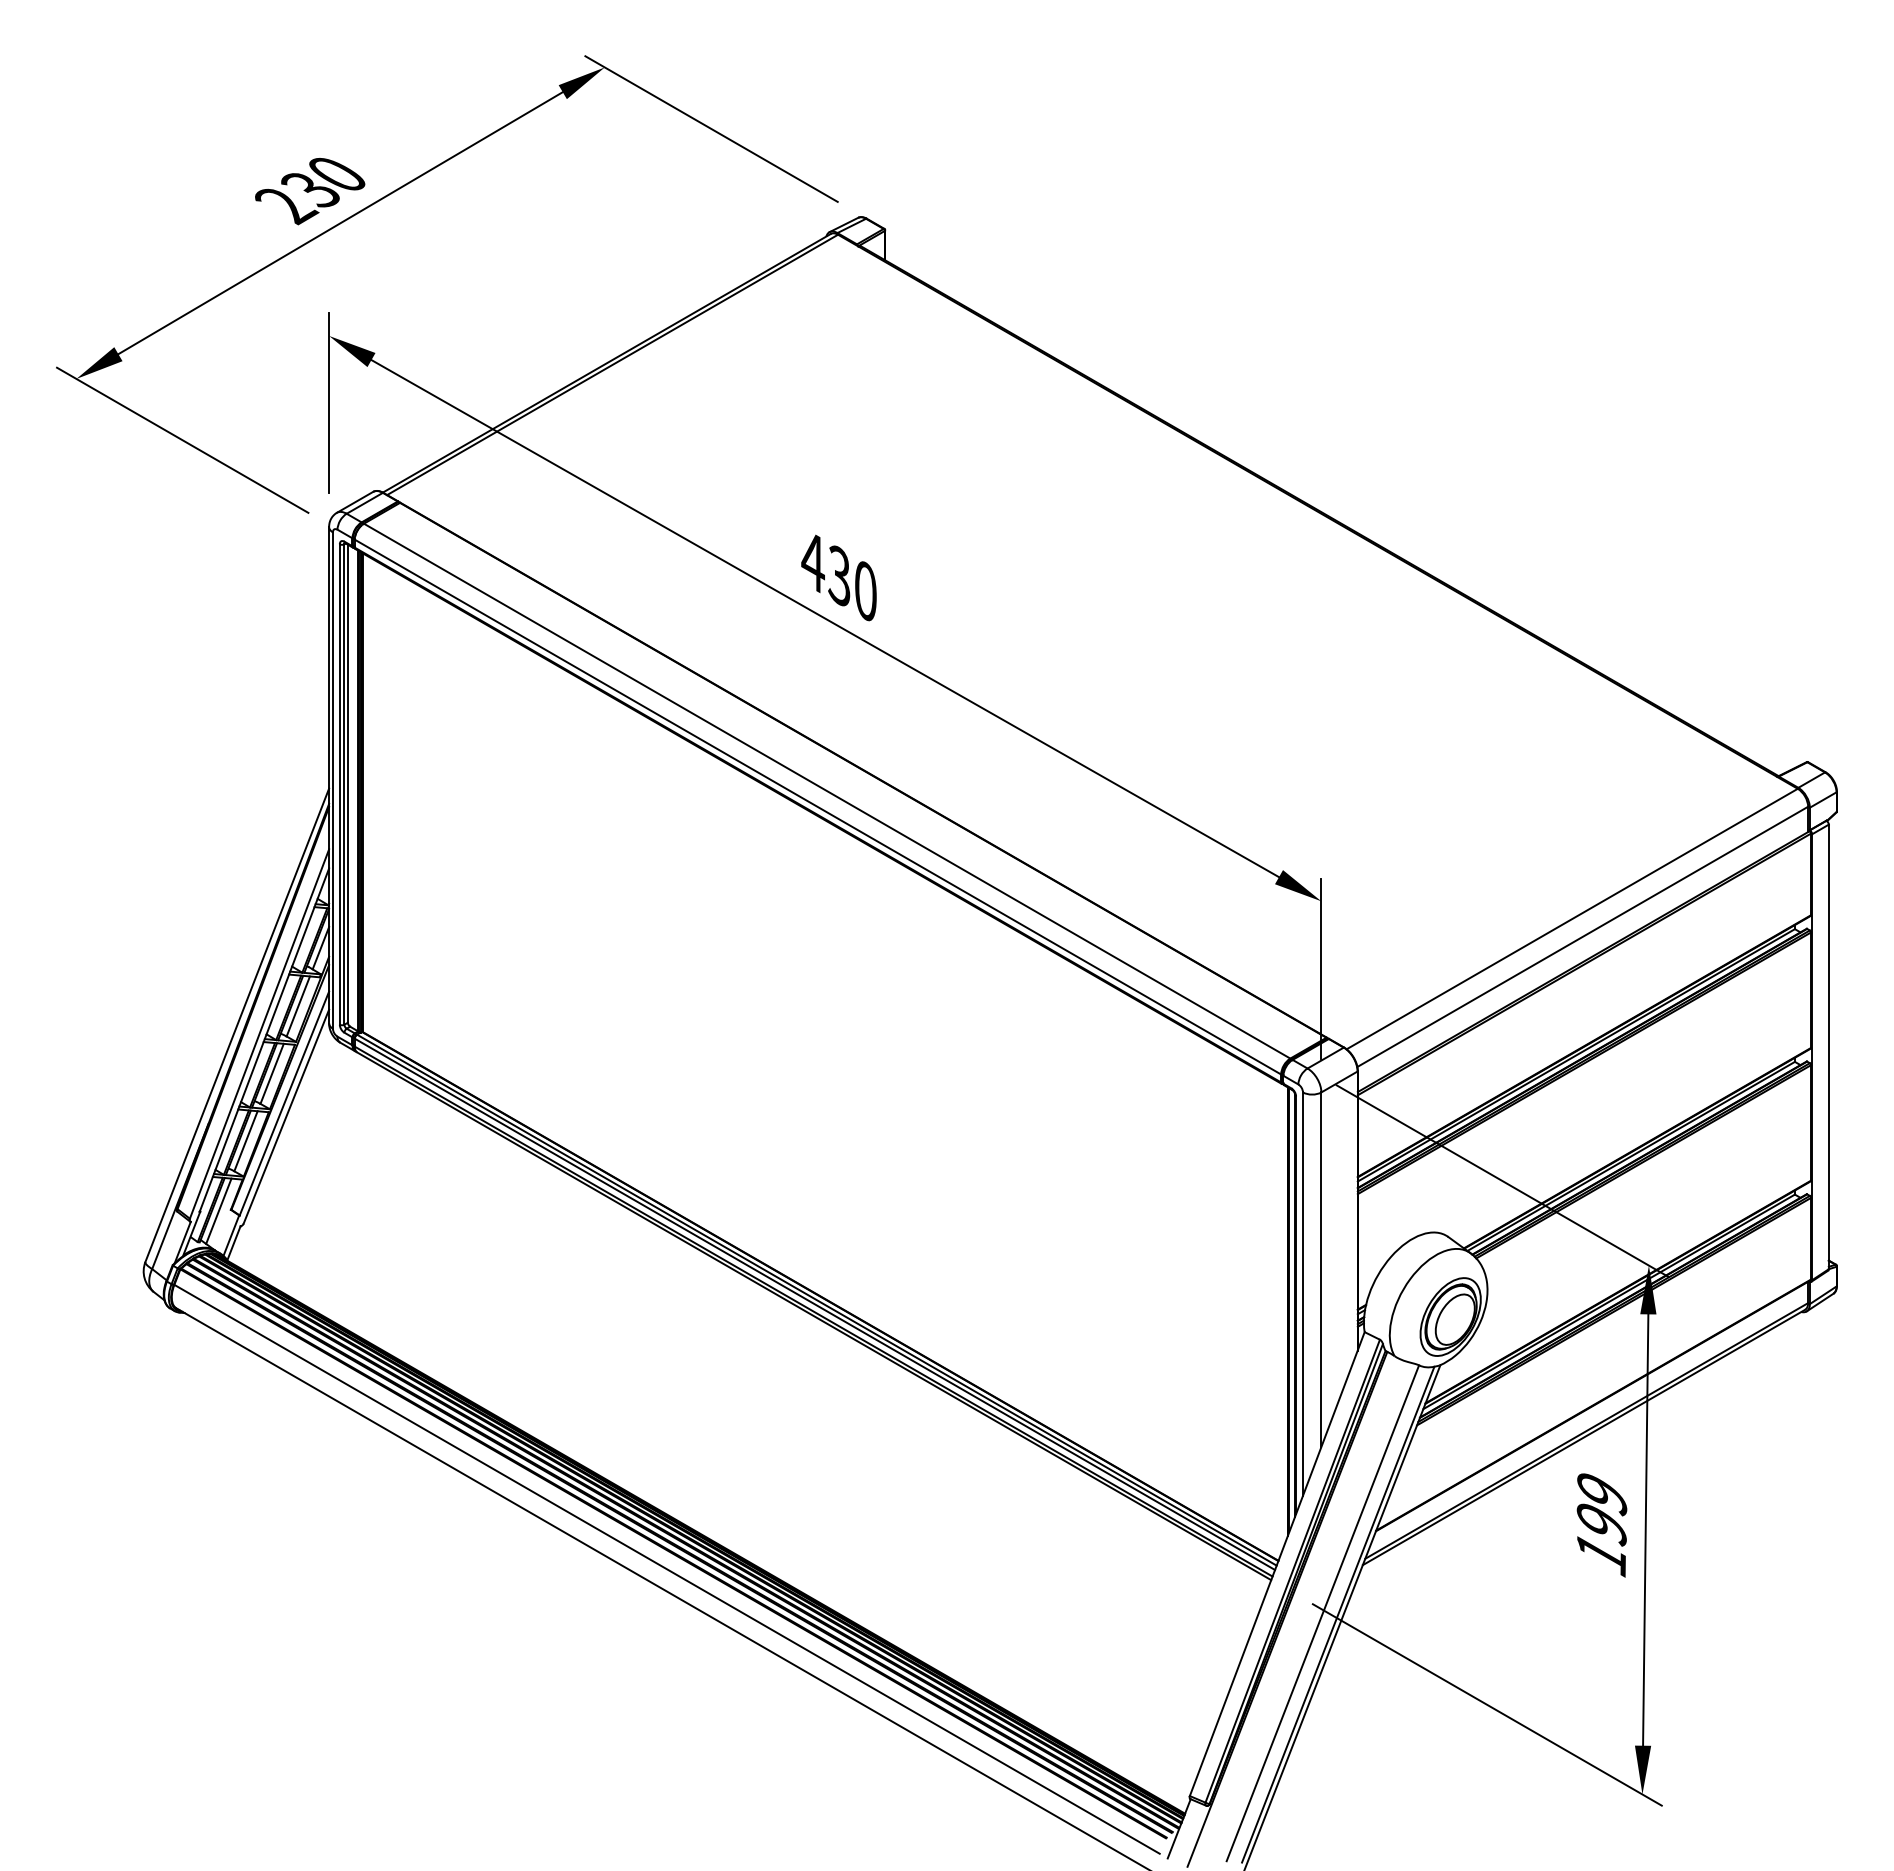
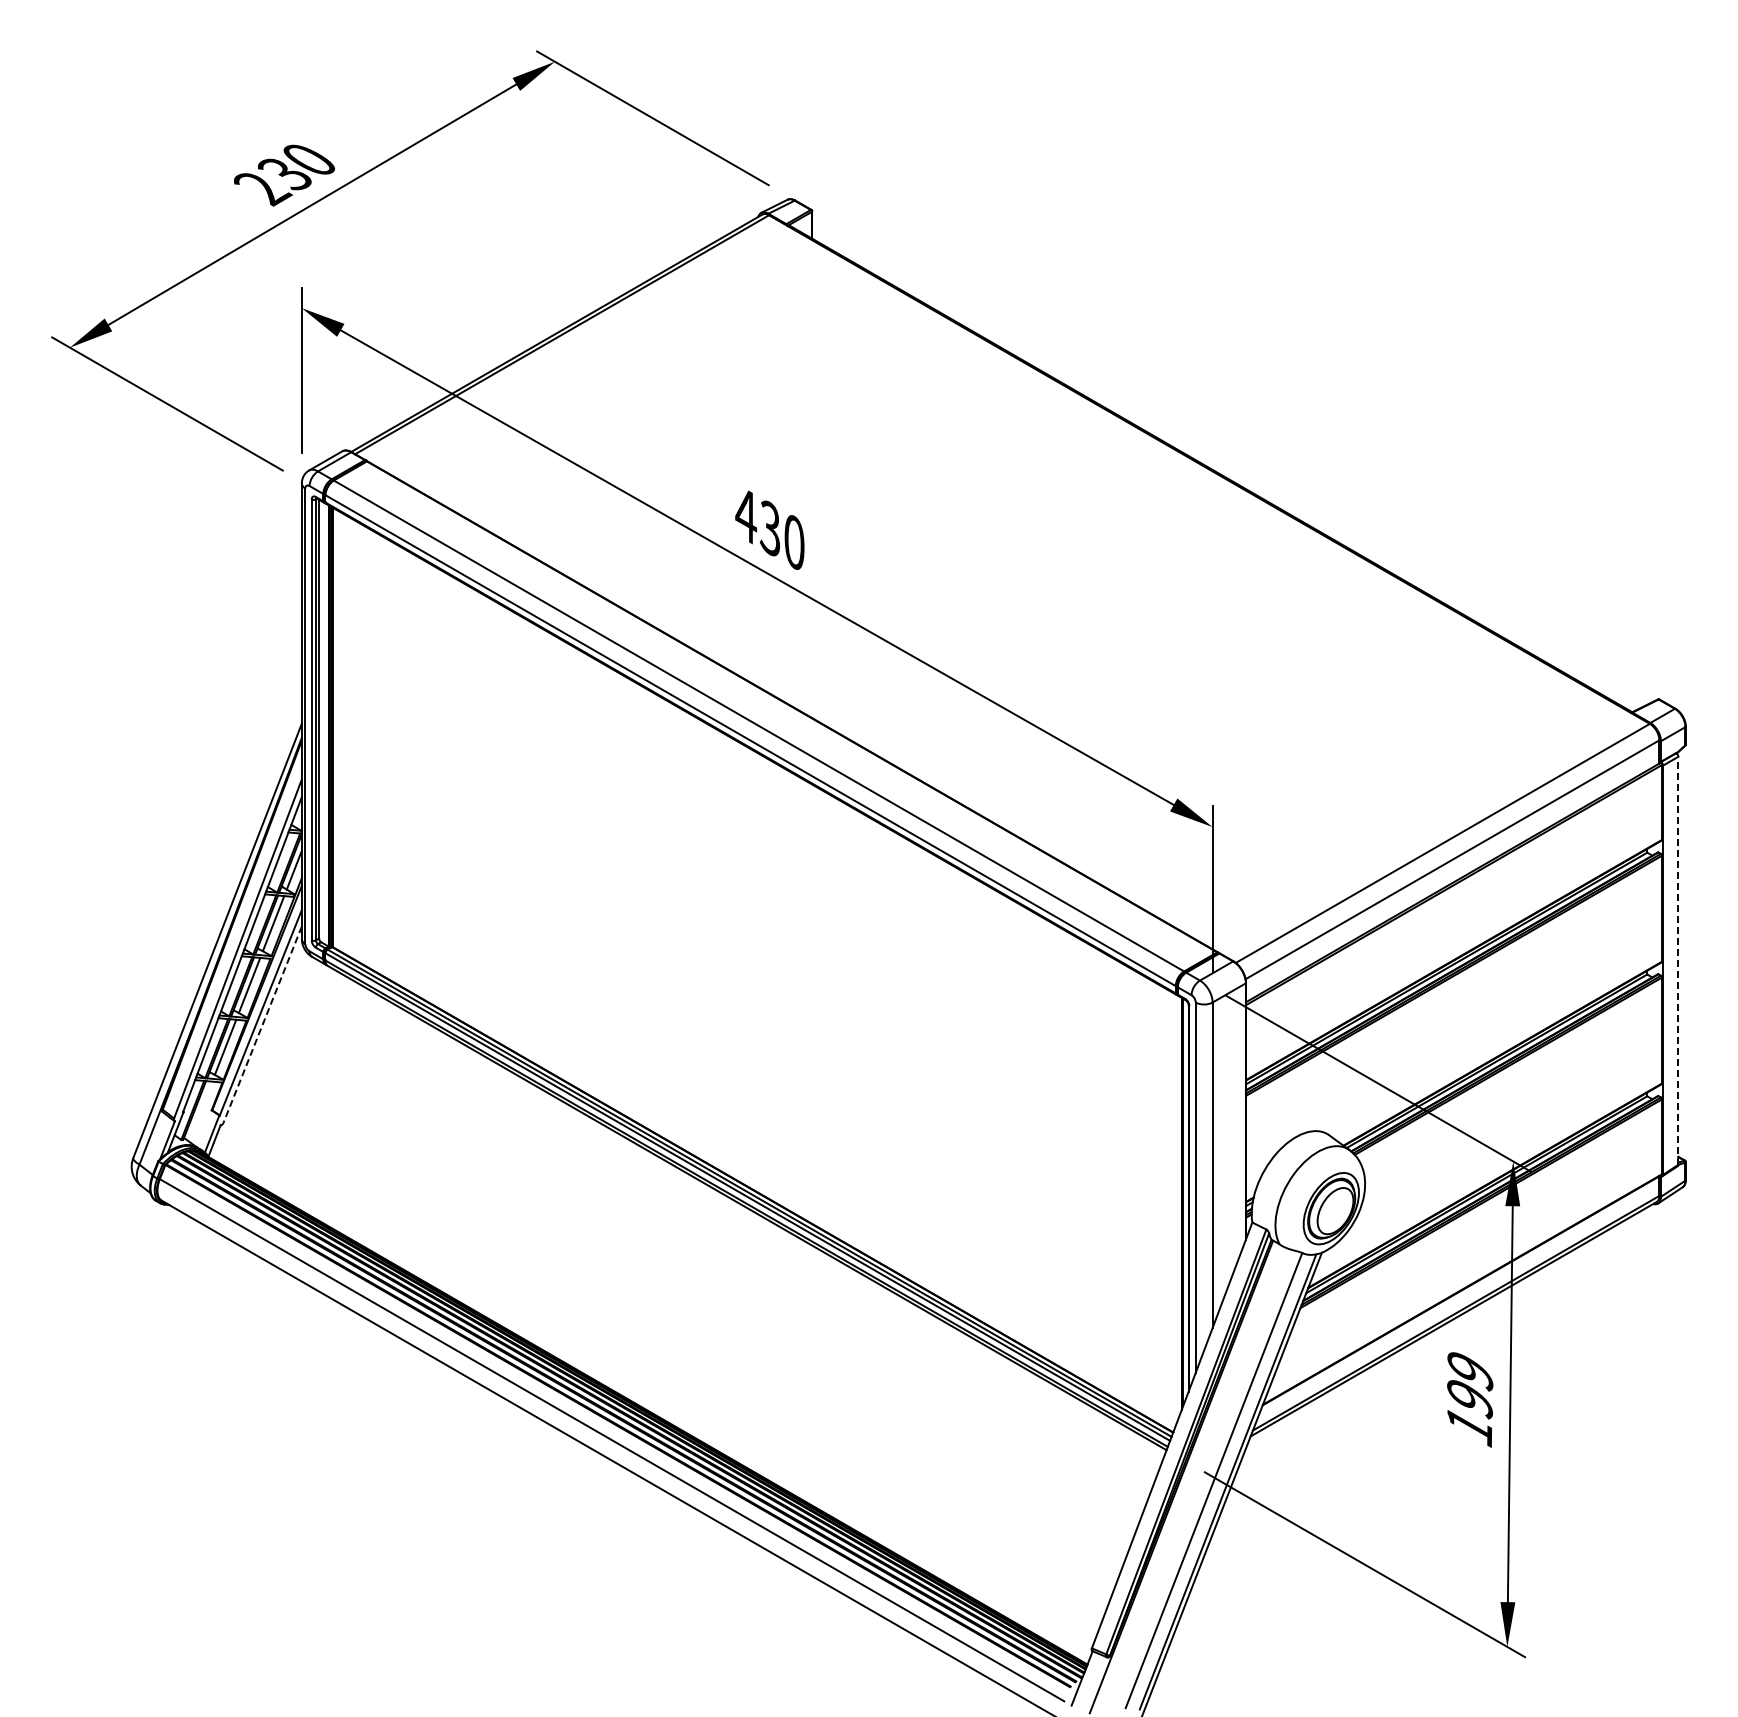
line: (1828, 1046) -> (1678, 960), solid -> dashed
line: (286, 1116) -> (262, 1024), solid -> dashed
line: (218, 1211) -> (200, 1111), removed

